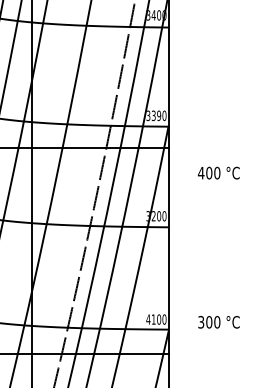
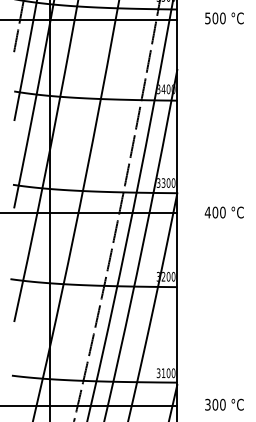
text: (159, 115) -> (168, 182), 3390 -> 3300
text: (217, 173) -> (223, 212), moved
text: (148, 319) -> (158, 373), 4100 -> 3100
text: (219, 321) -> (224, 404), moved

